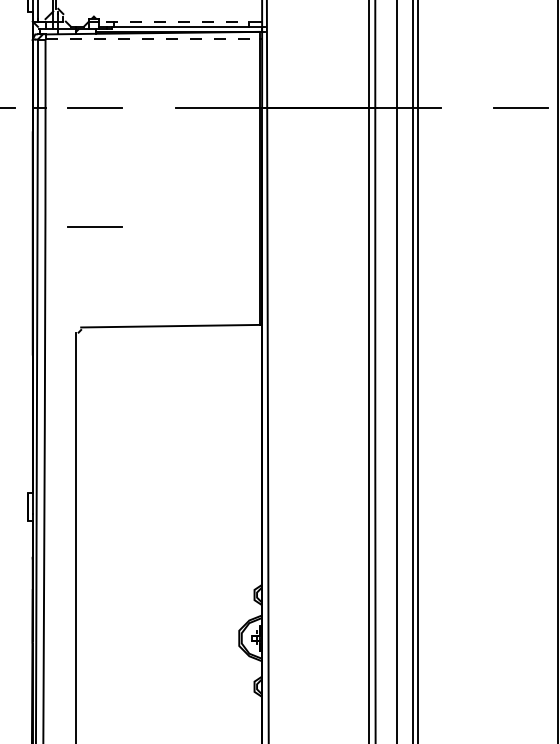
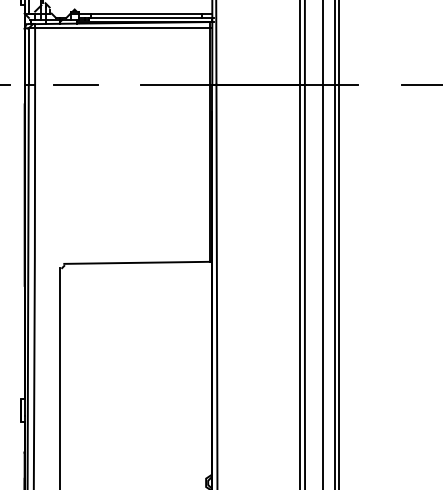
line: (180, 21) -> (145, 13), dashed -> solid
line: (153, 39) -> (123, 28), dashed -> solid
line: (94, 226) -> (75, 181), removed

